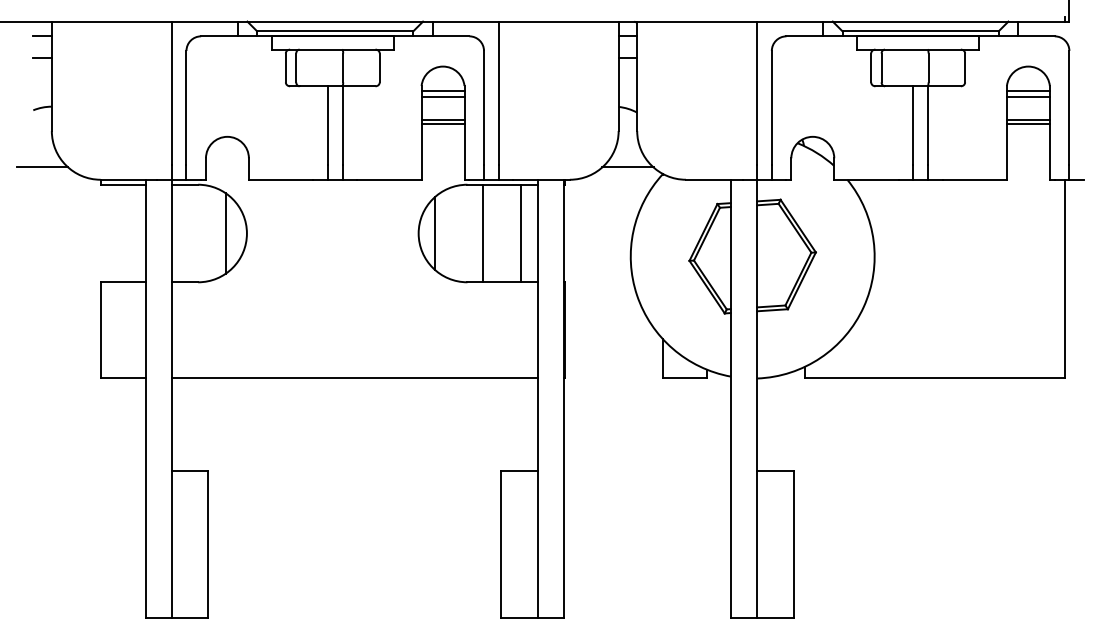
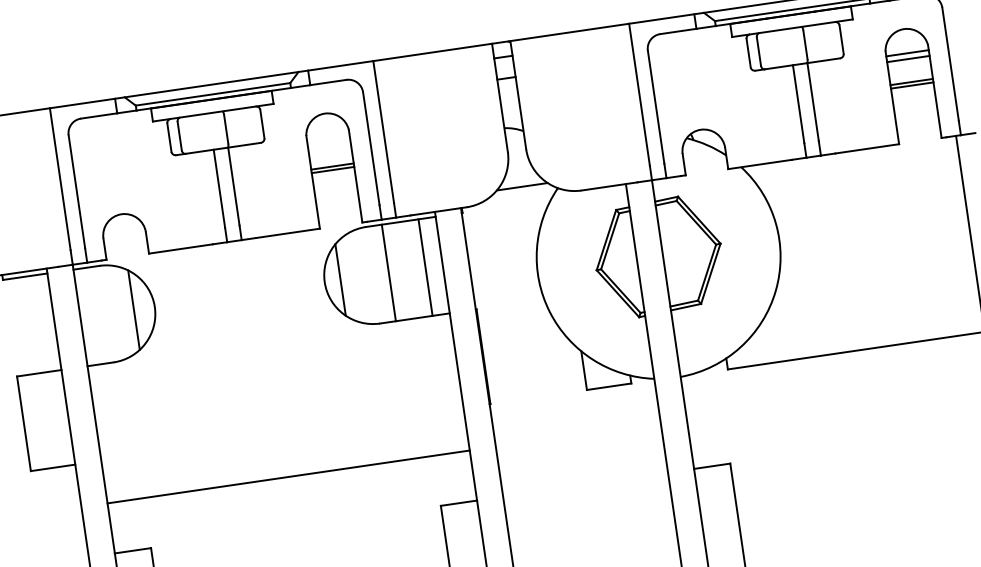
line: (442, 90) -> (327, 137), removed
line: (442, 96) -> (328, 143), removed
line: (354, 377) -> (288, 476), moved

